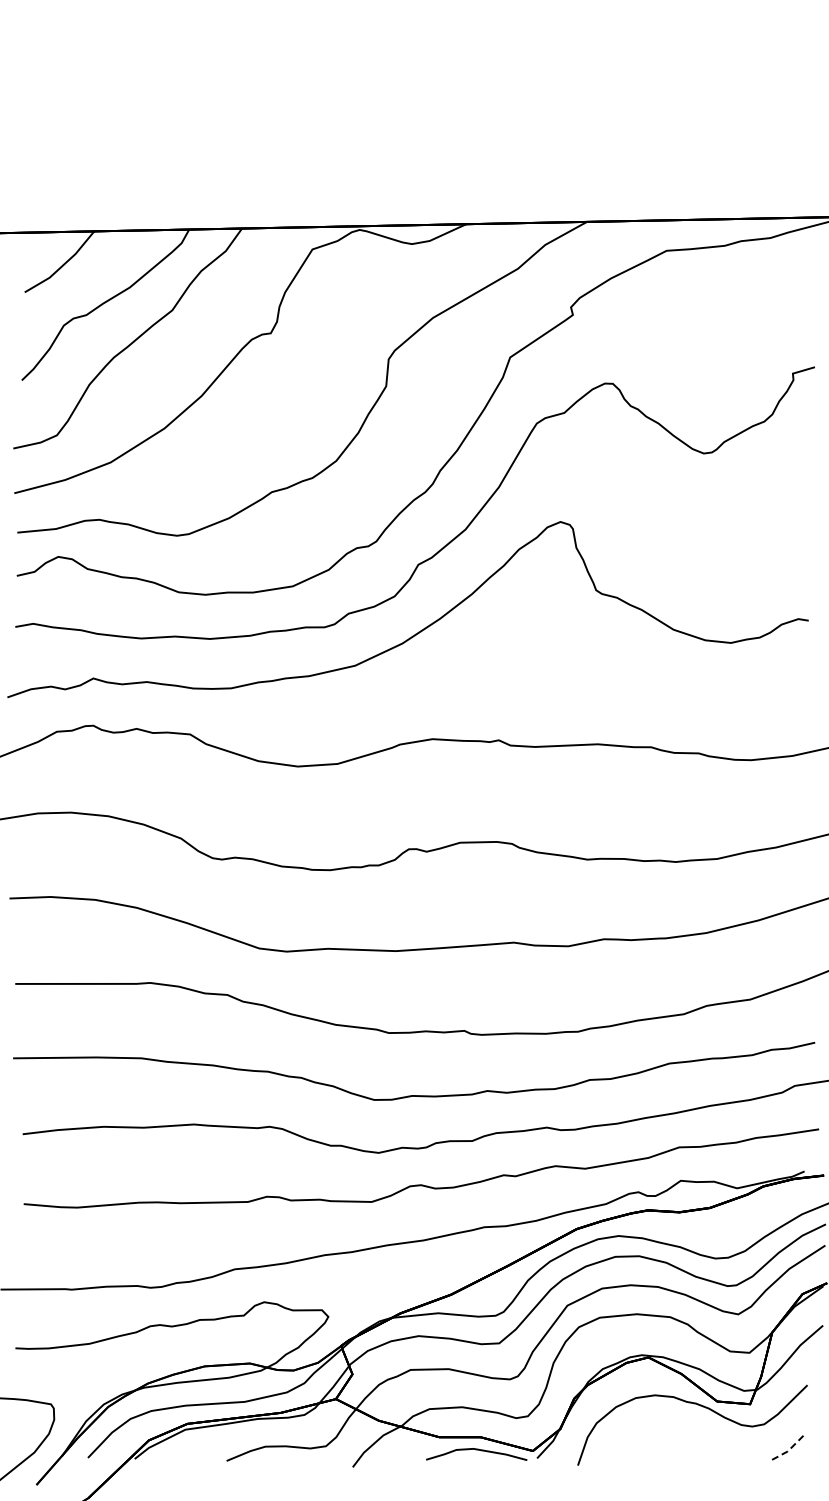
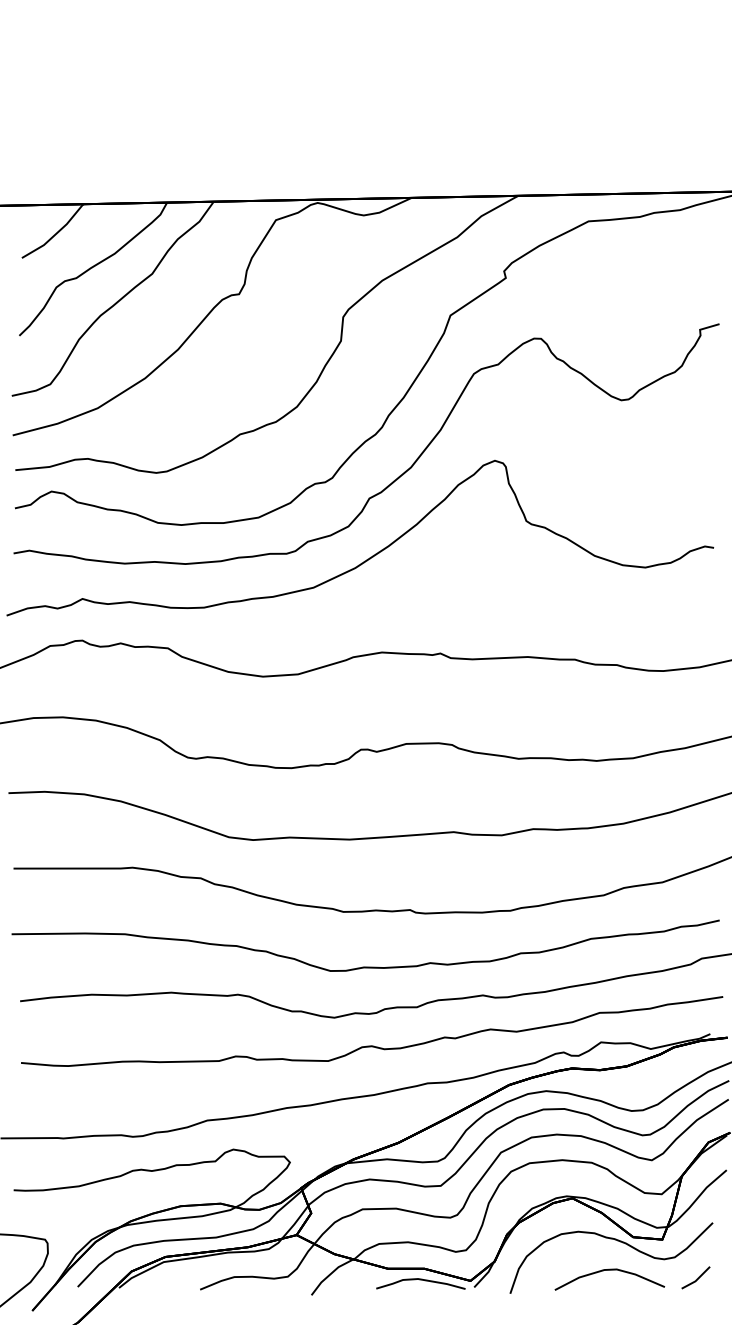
curve: (690, 1439) -> (609, 1270), added
line: (789, 1449) -> (697, 1279), dashed -> solid

